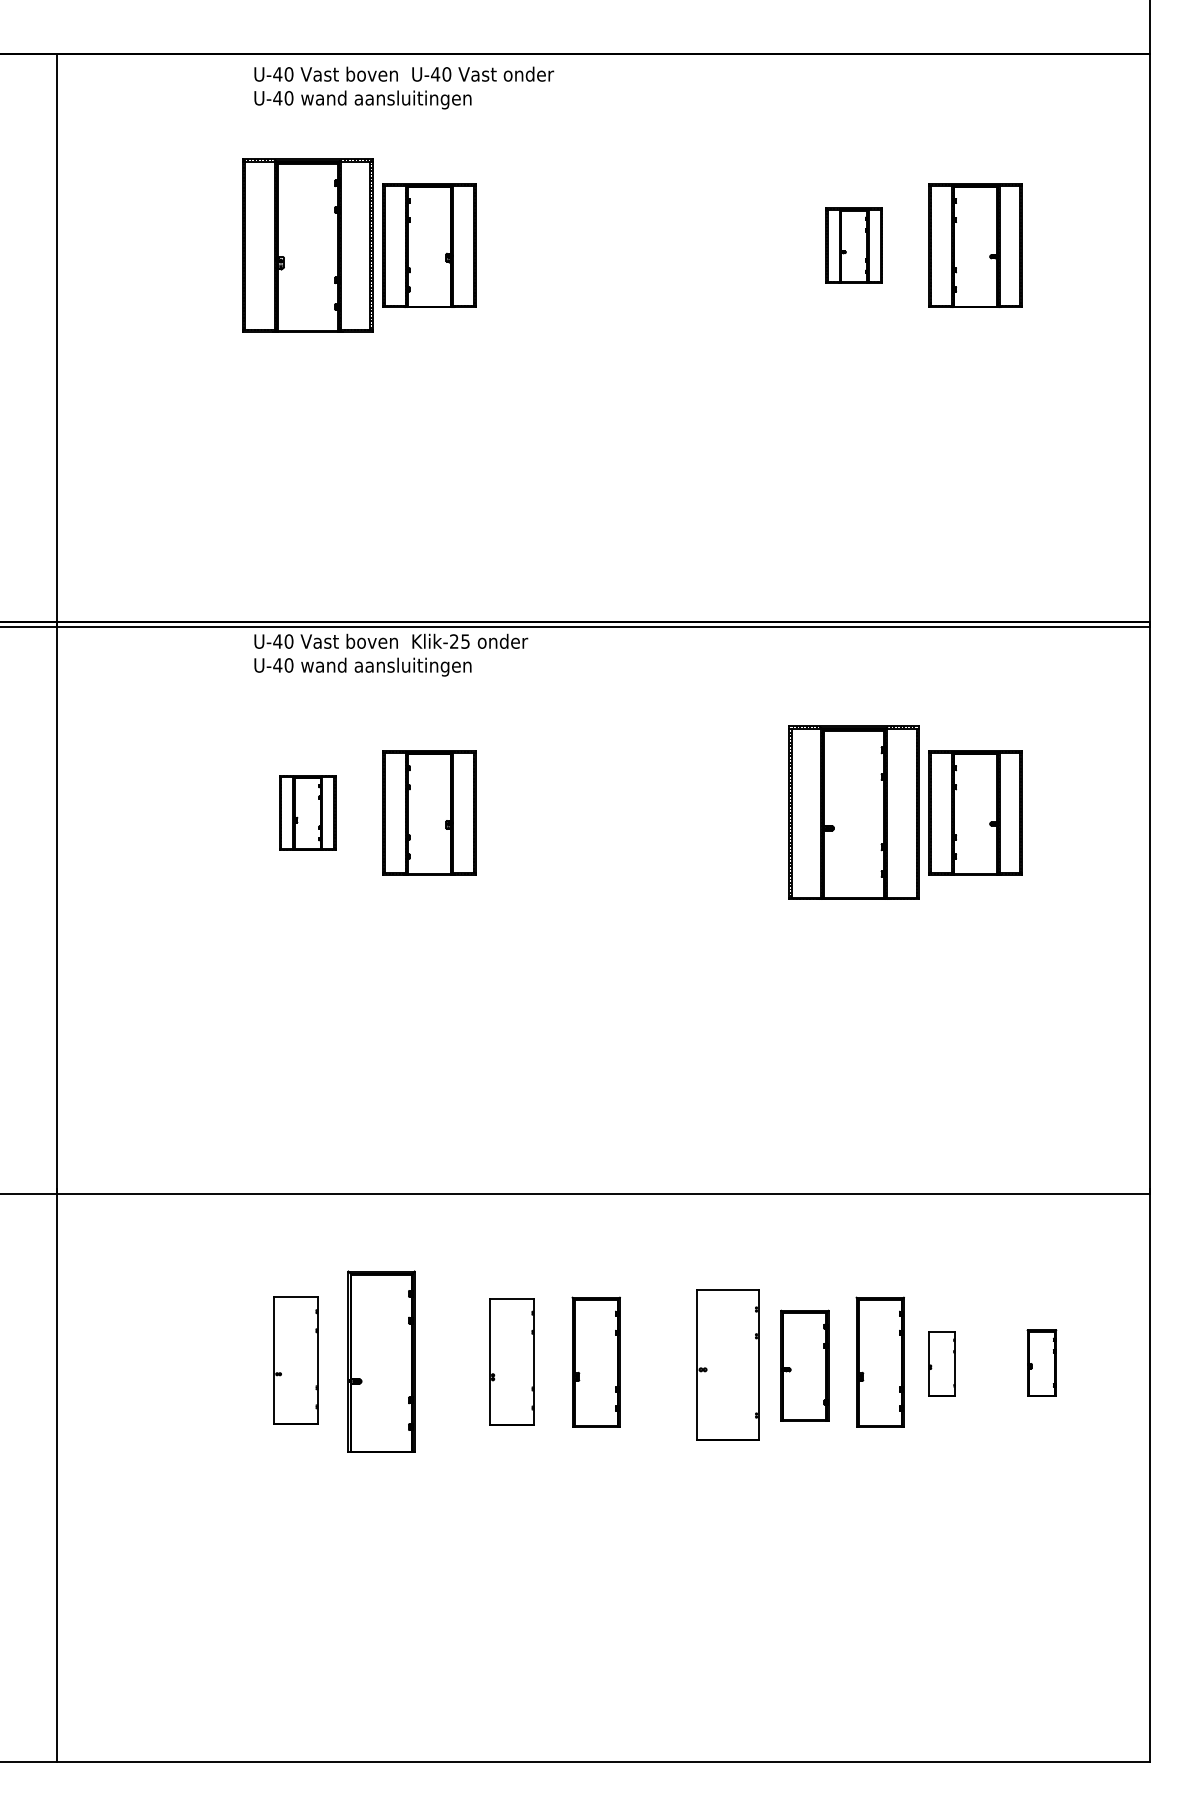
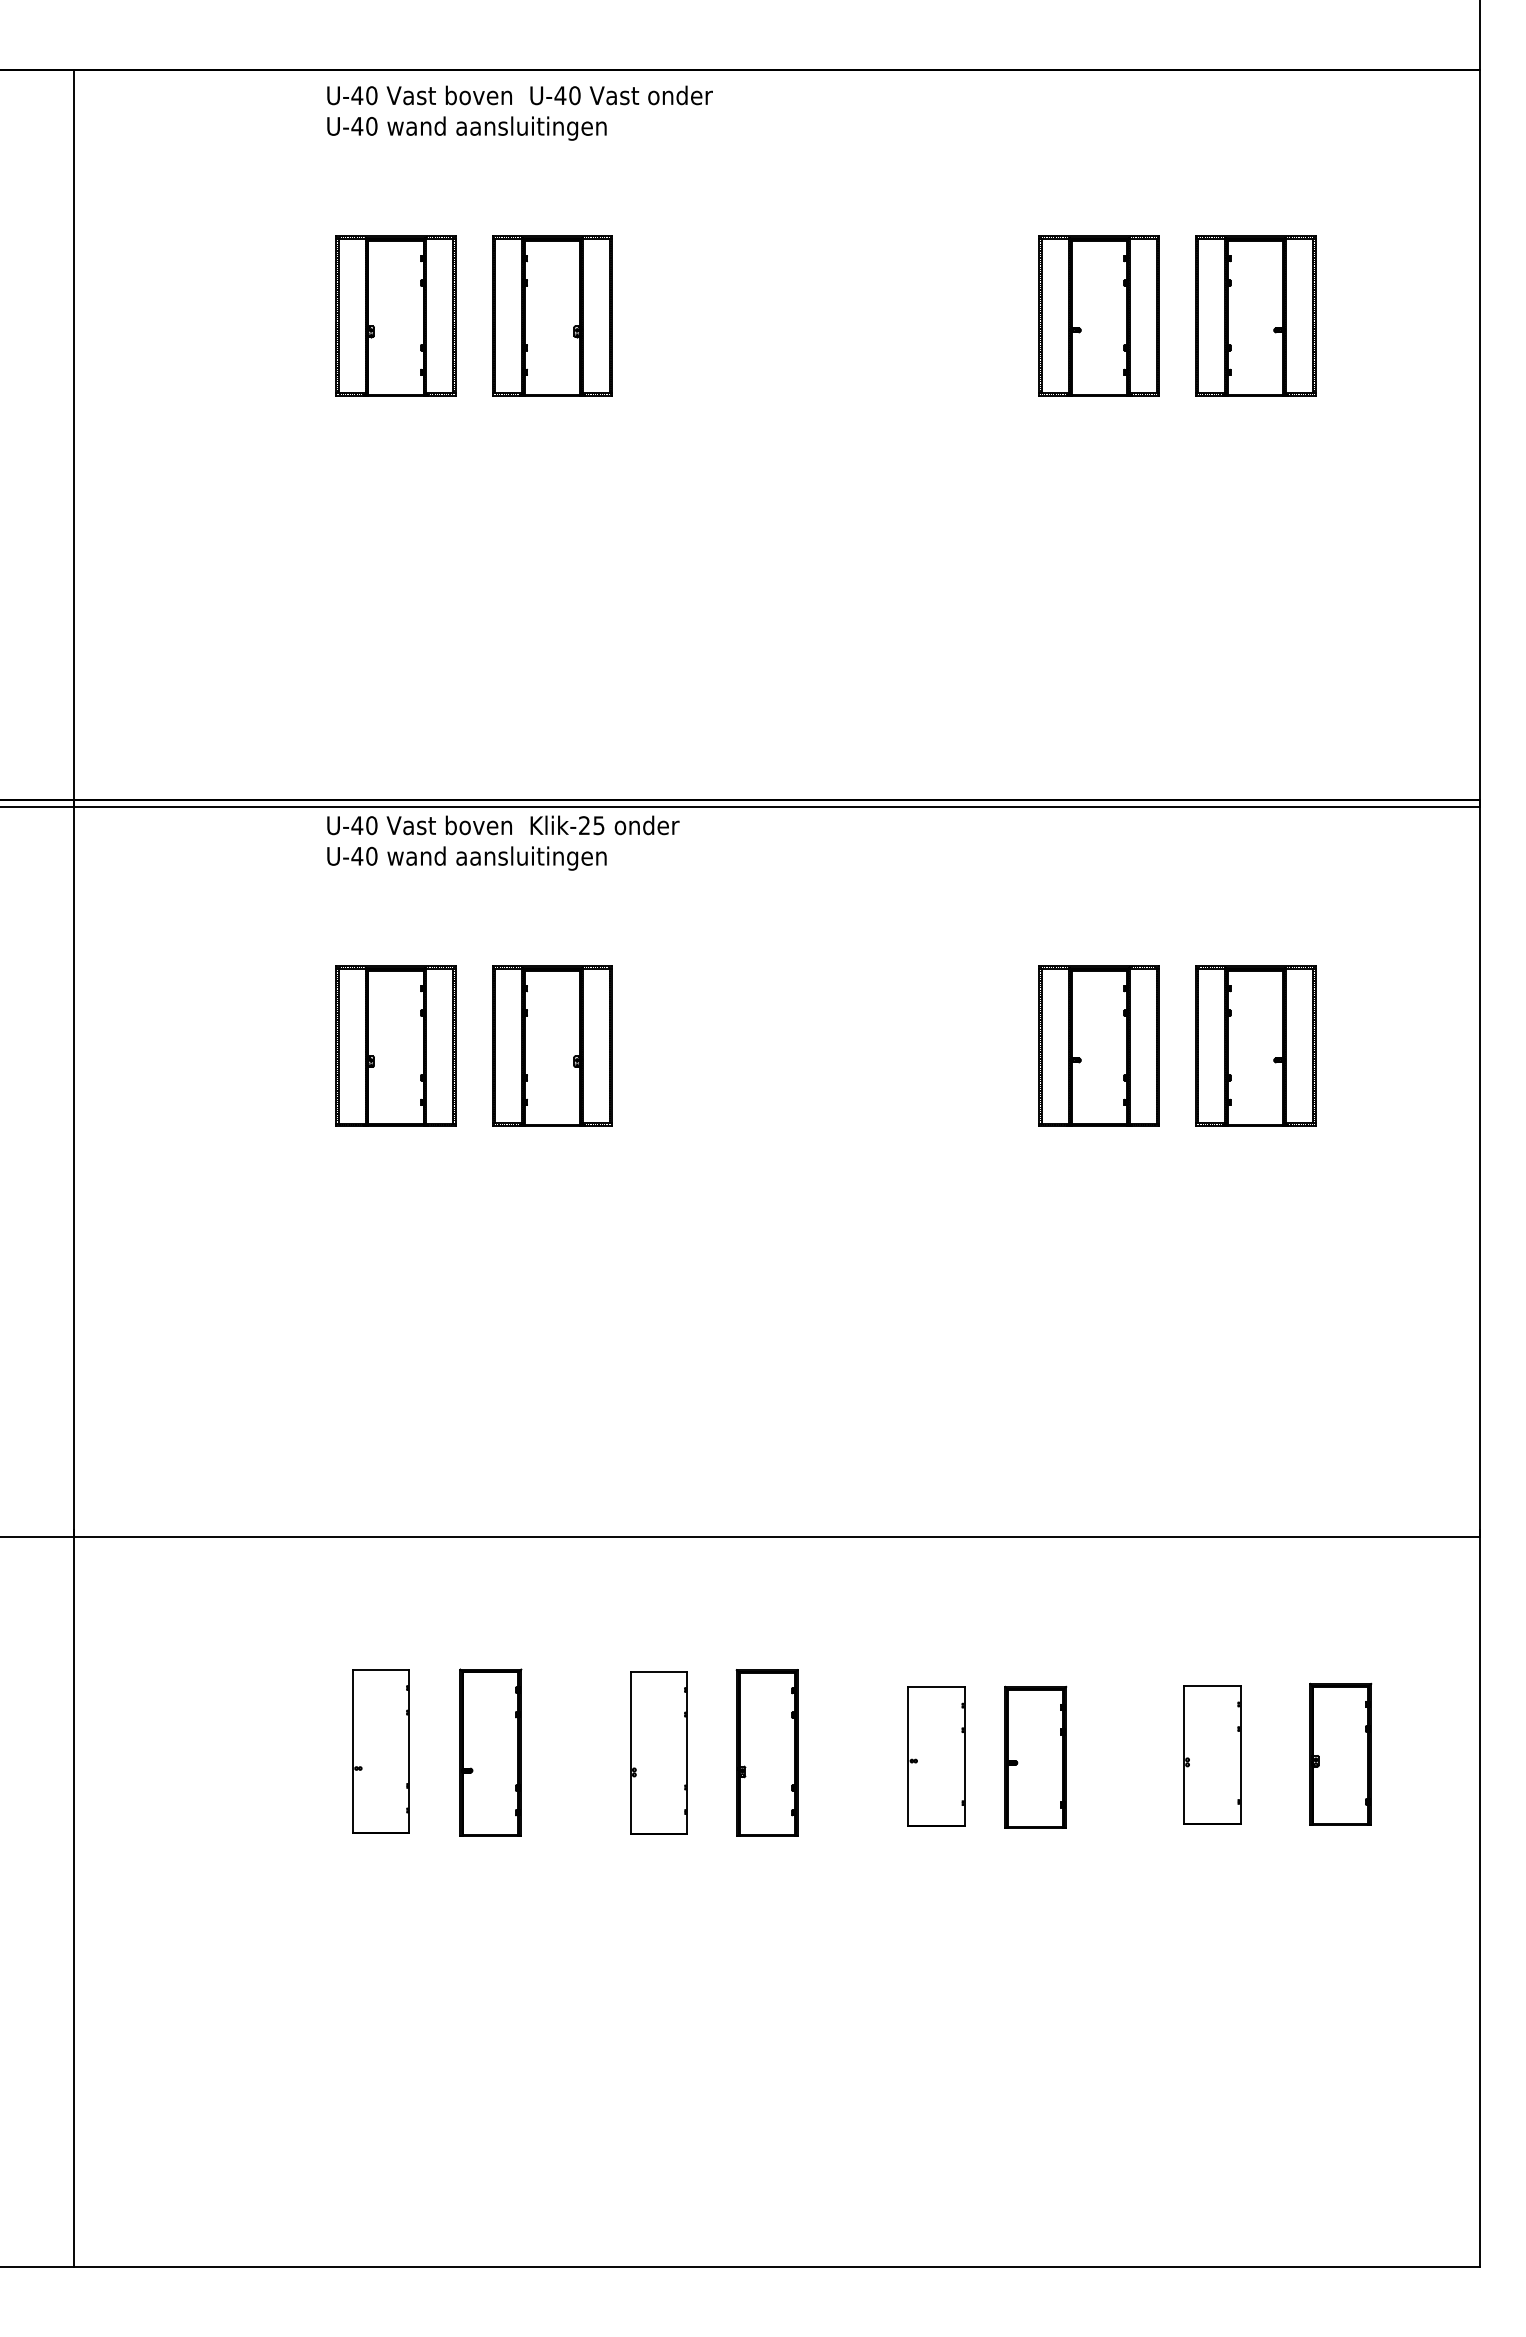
part: (307, 245) -> (395, 315), size x0.71
part: (854, 245) -> (1099, 315), size x1.67
part: (307, 812) -> (395, 1045), size x1.67
part: (854, 812) -> (1099, 1045), size x0.71
part: (381, 1361) -> (490, 1752), size x0.71
part: (879, 1361) -> (1131, 1752), removed
part: (1041, 1362) -> (1340, 1753), size x1.67
part: (941, 1363) -> (1211, 1754), size x1.67
part: (727, 1364) -> (936, 1756), size x0.71

